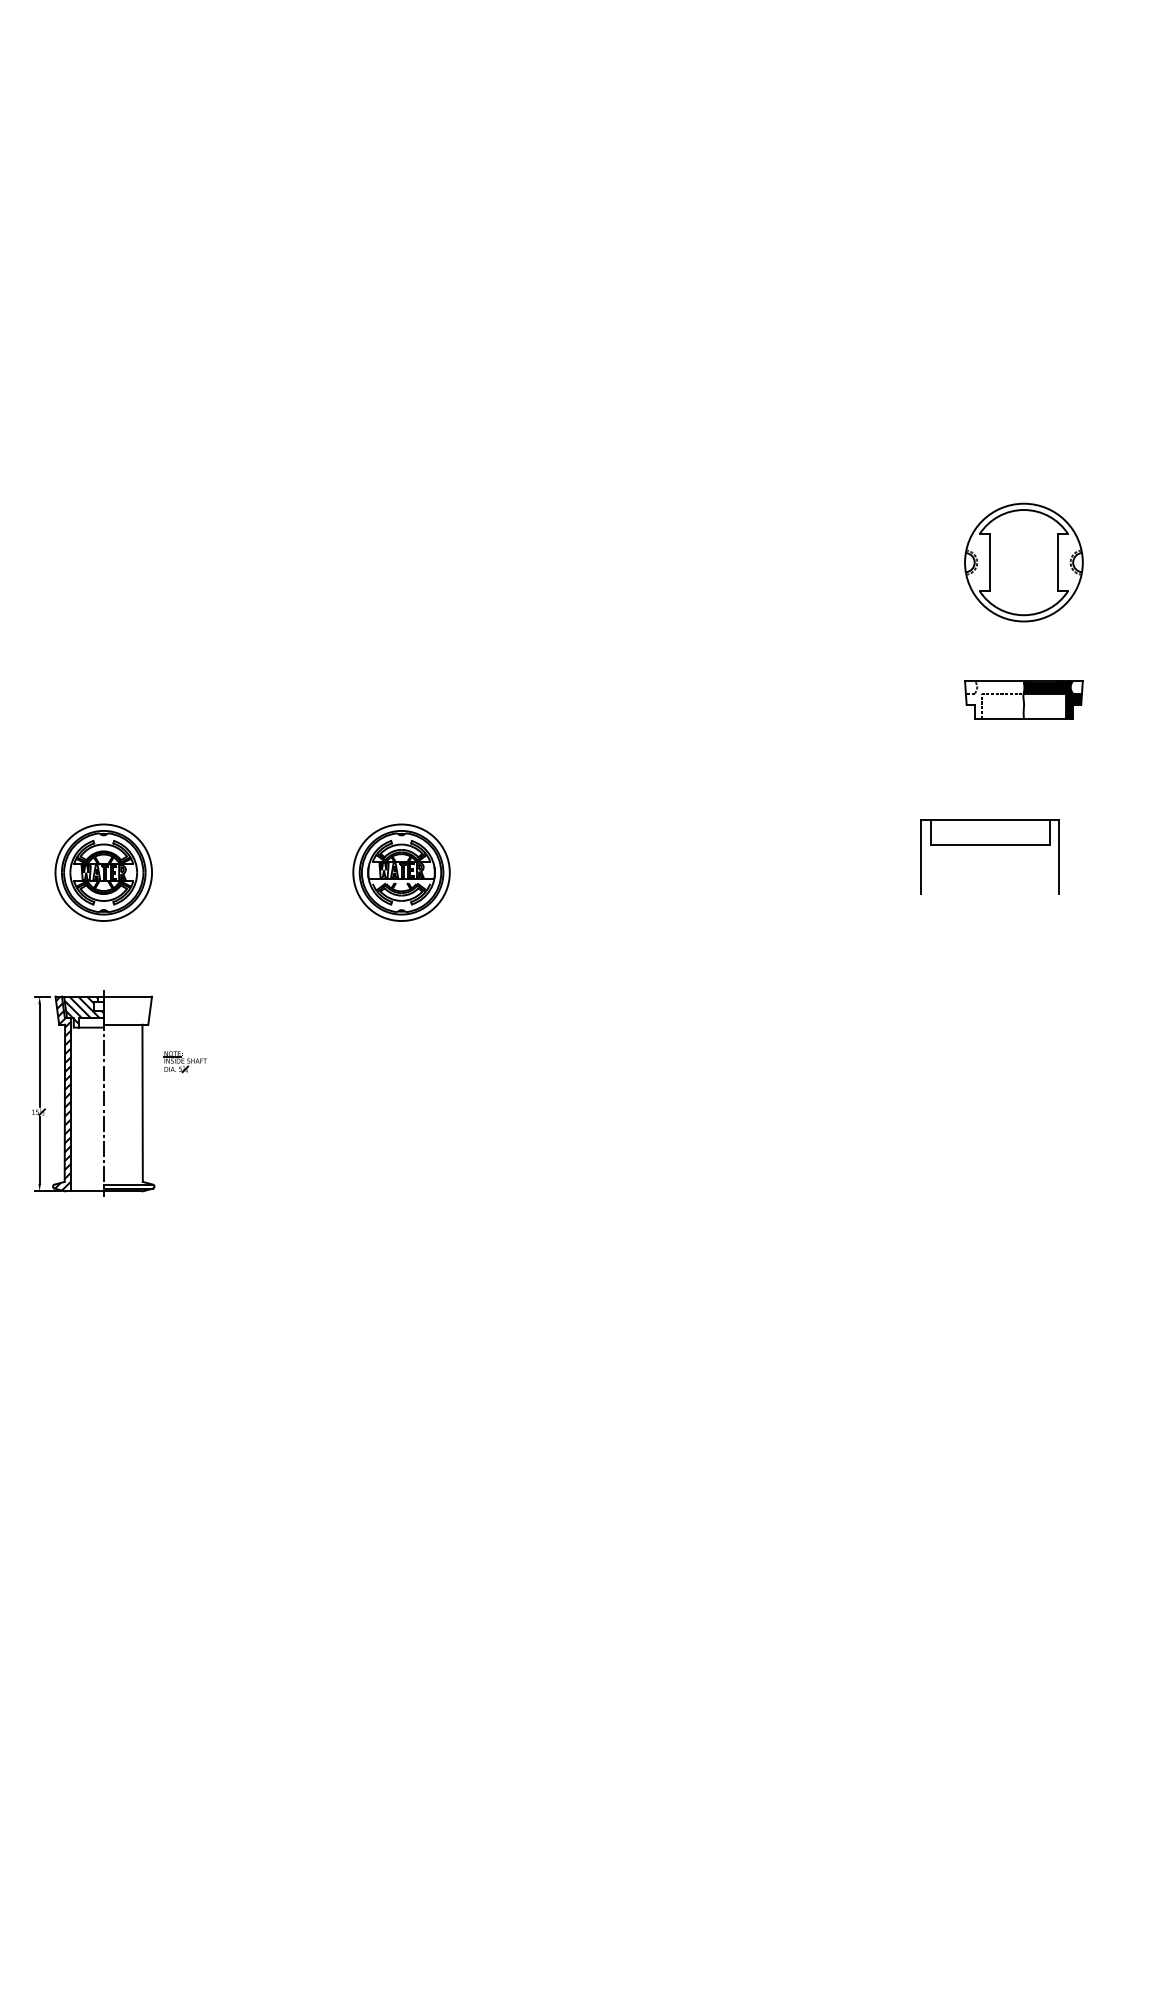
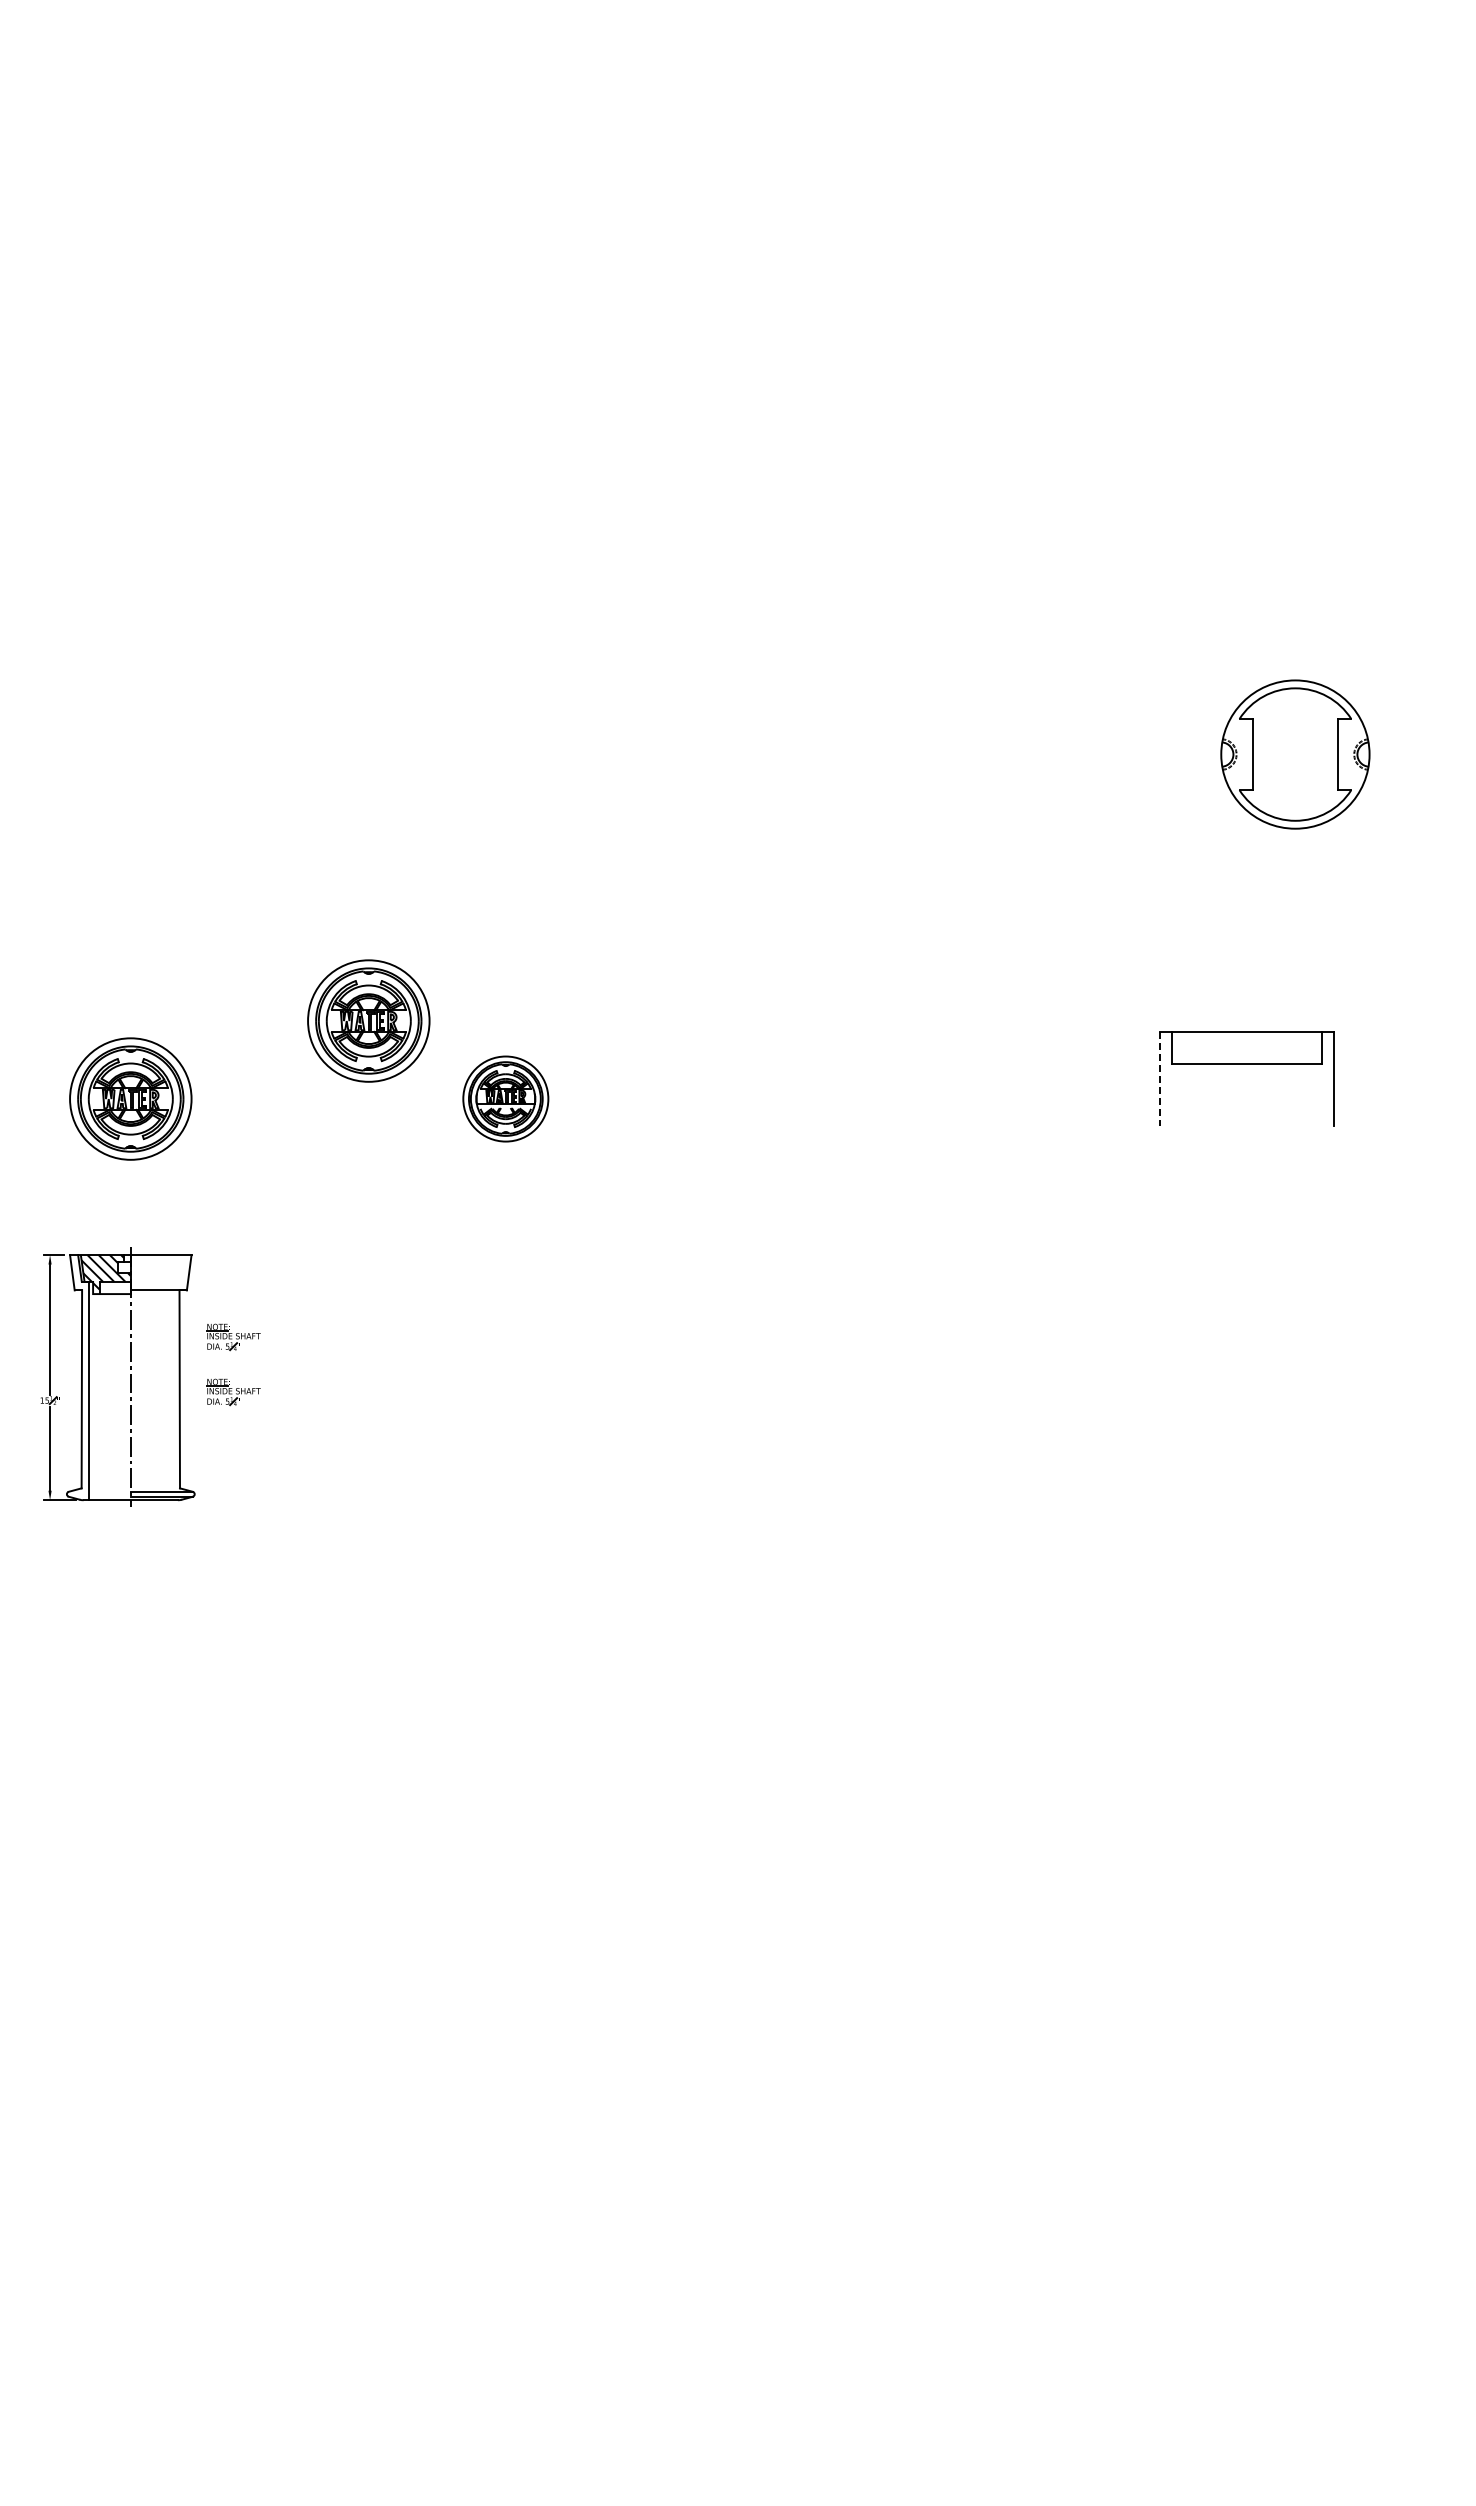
part: (1024, 562) -> (1295, 754), moved
part: (1024, 699) -> (1289, 880), removed
part: (292, 810) -> (368, 1020), added
line: (920, 856) -> (1159, 1078), solid -> dashed
part: (401, 872) -> (505, 1098), size x0.7
hatch: (63, 1093) -> (79, 1377), removed
part: (185, 1105) -> (233, 1392), added

